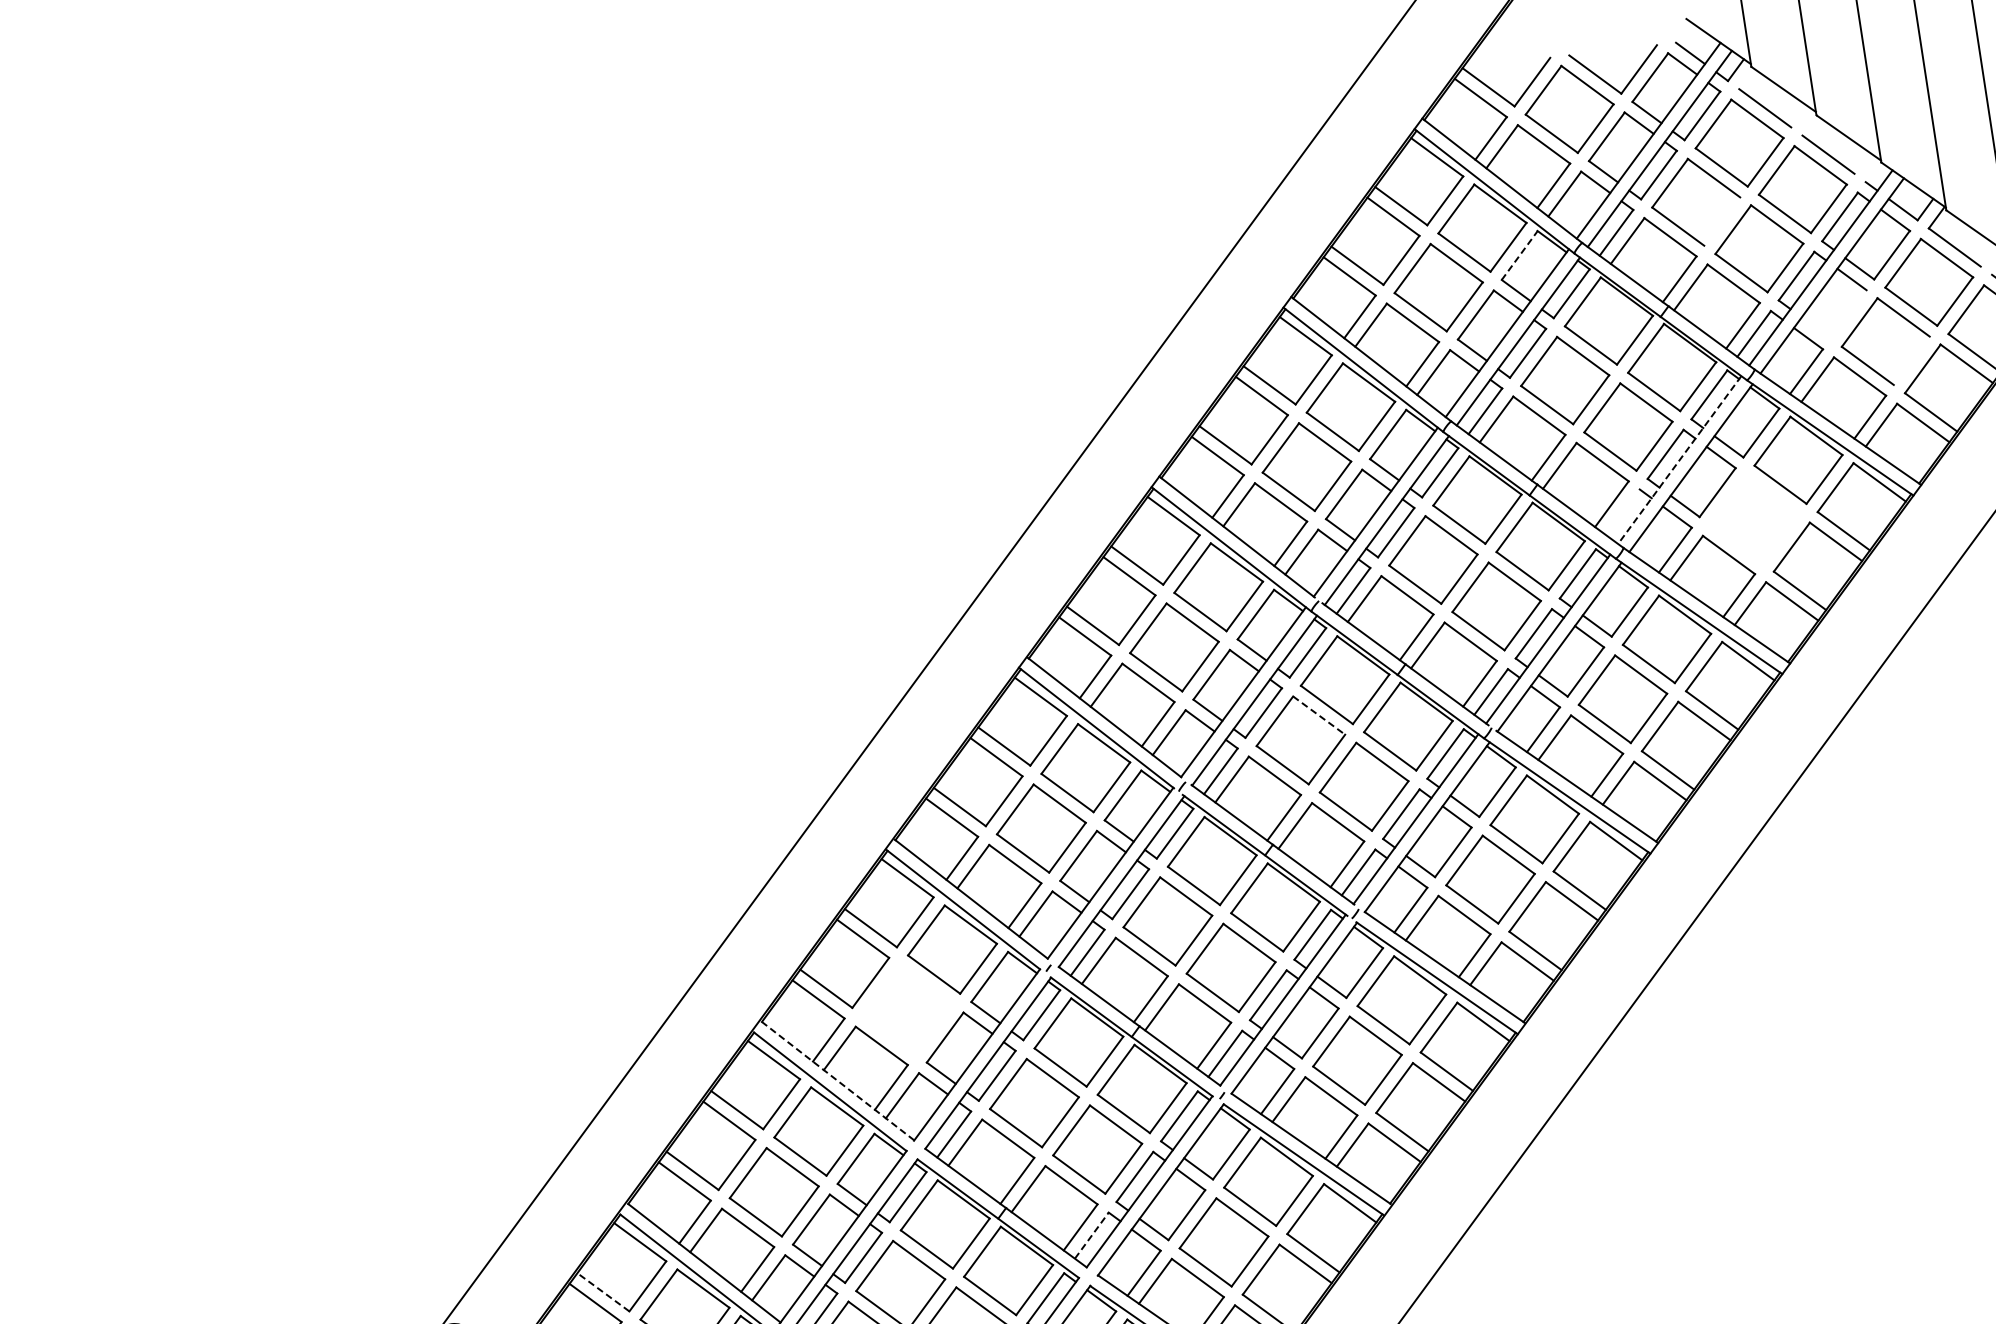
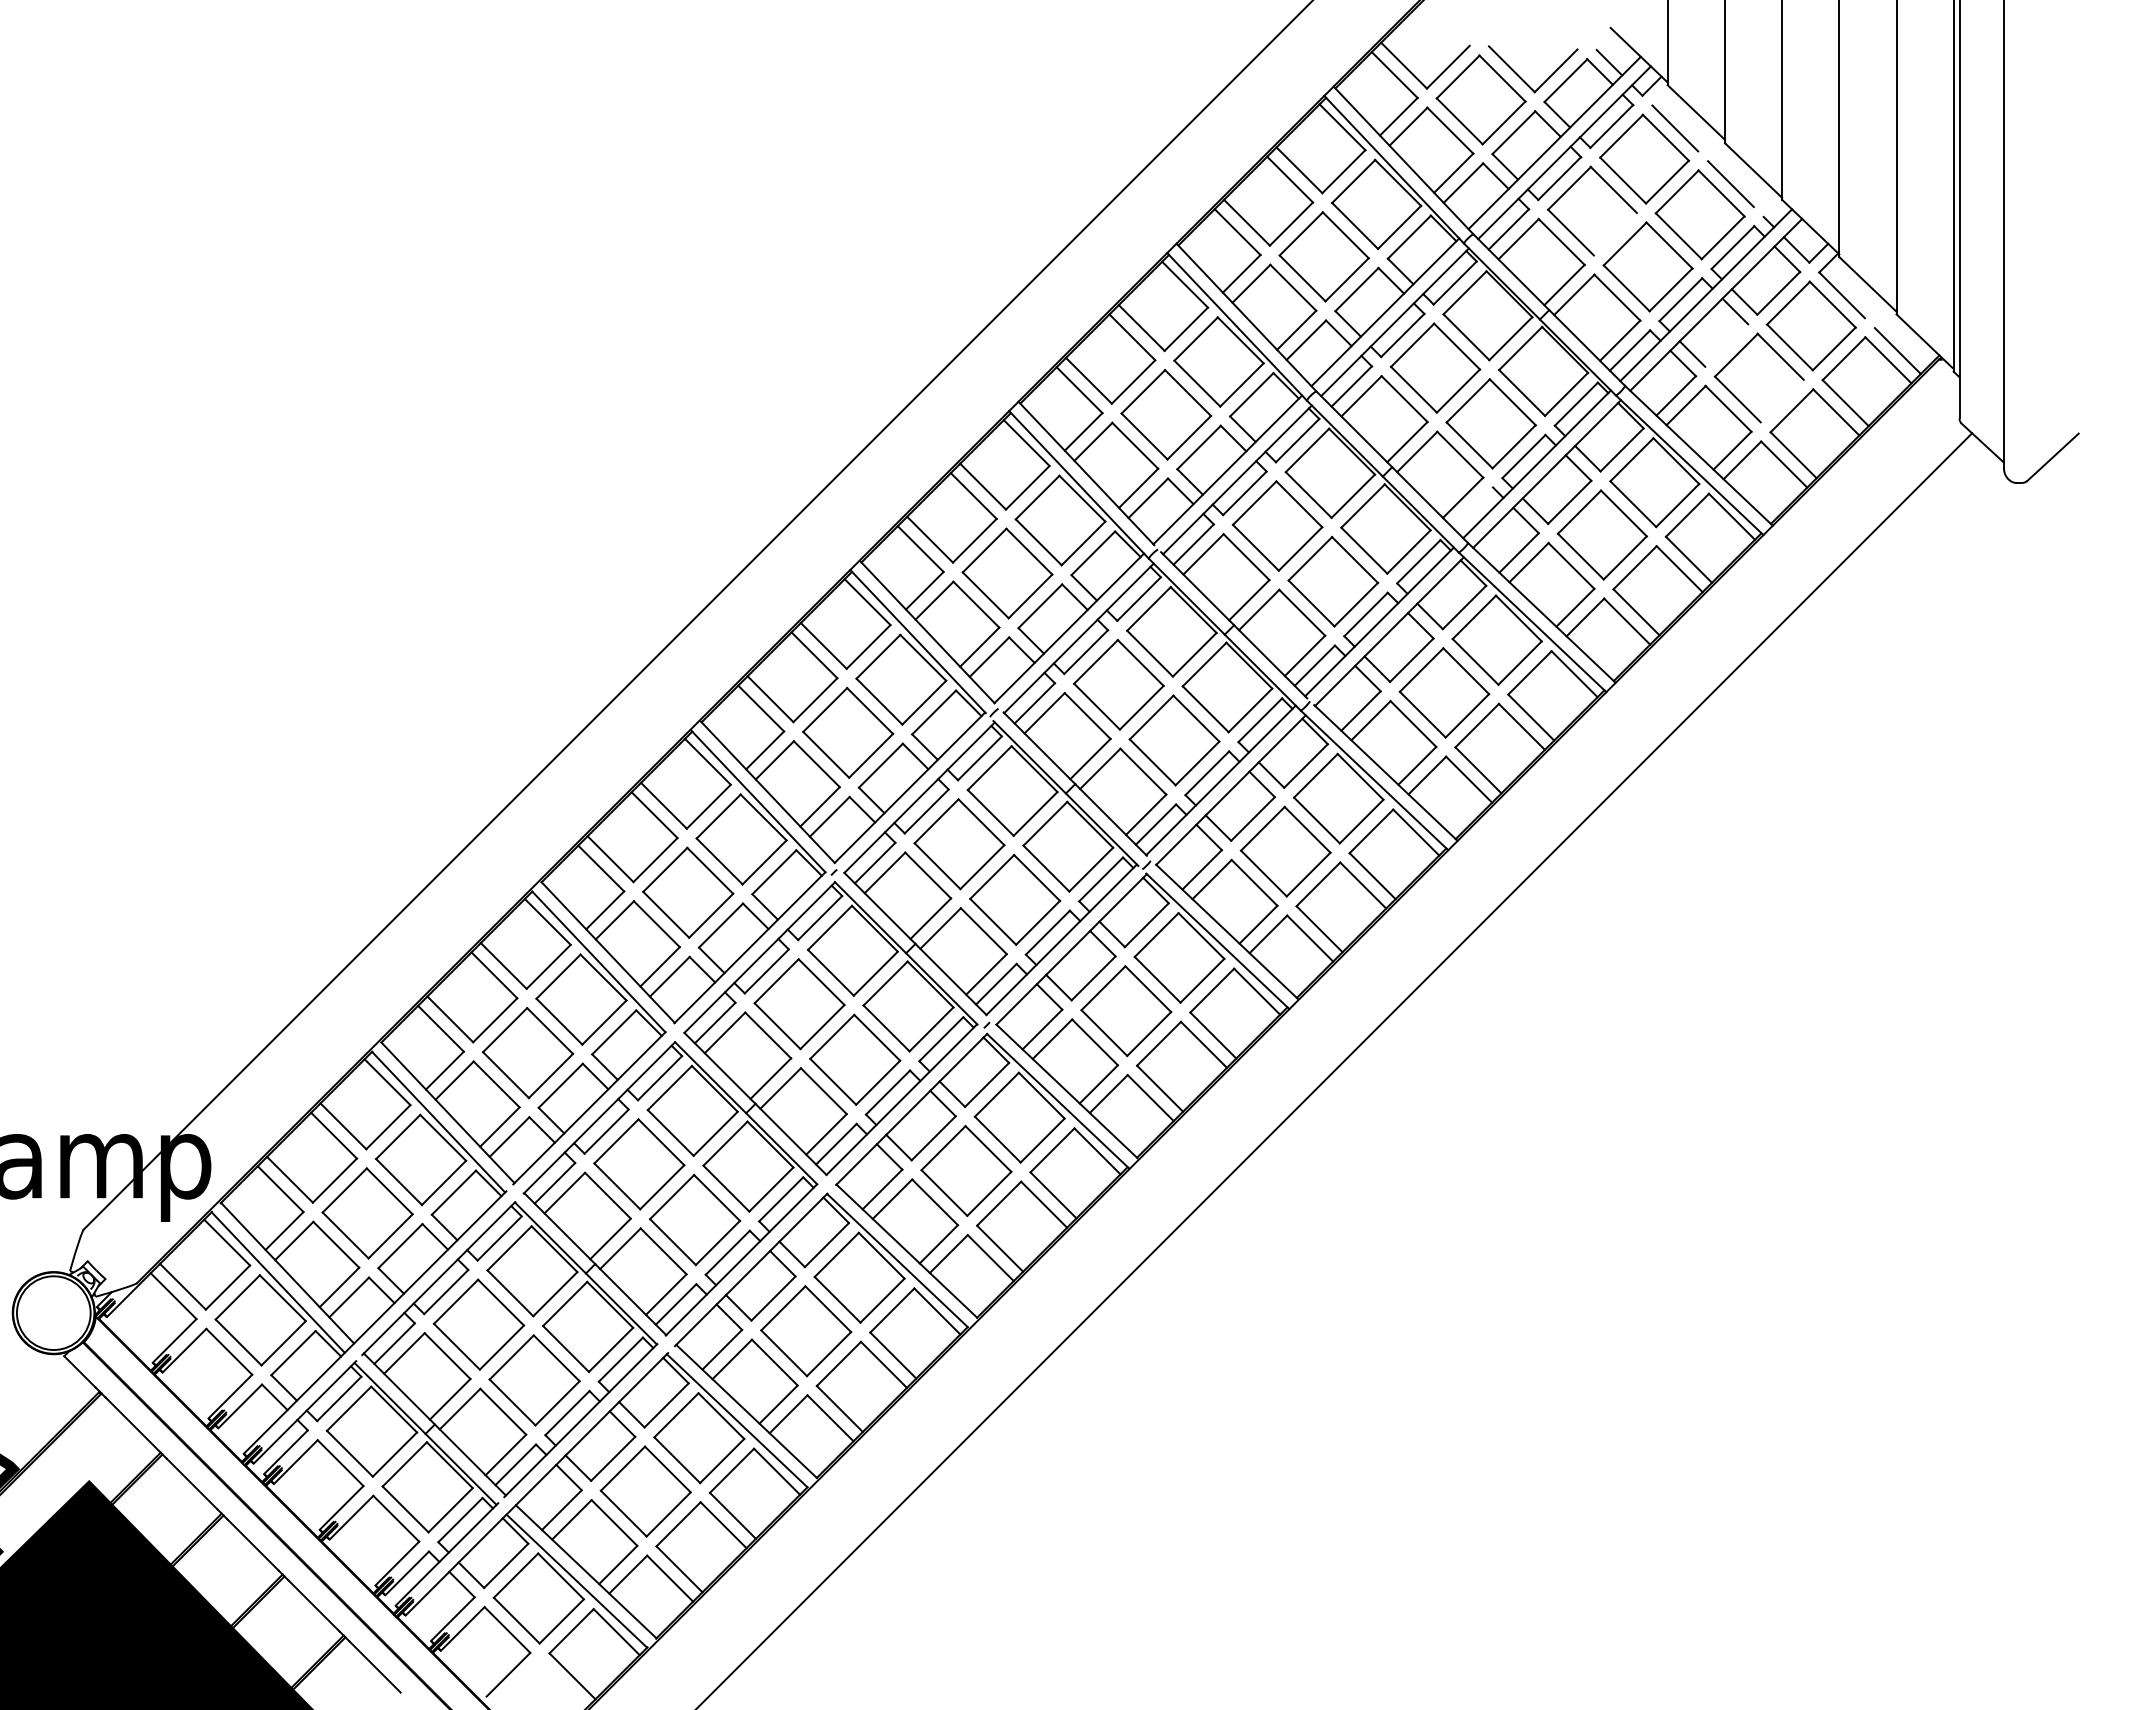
line: (1519, 254) -> (1409, 236), dashed -> solid
line: (1816, 327) -> (1692, 353), added
line: (1679, 460) -> (1536, 464), dashed -> solid
part: (1754, 519) -> (1602, 534), added
line: (1319, 715) -> (1141, 663), dashed -> solid
part: (908, 1009) -> (688, 892), added
line: (838, 1081) -> (608, 952), dashed -> solid
line: (1091, 1235) -> (836, 1144), dashed -> solid
line: (603, 1291) -> (343, 1125), dashed -> solid

